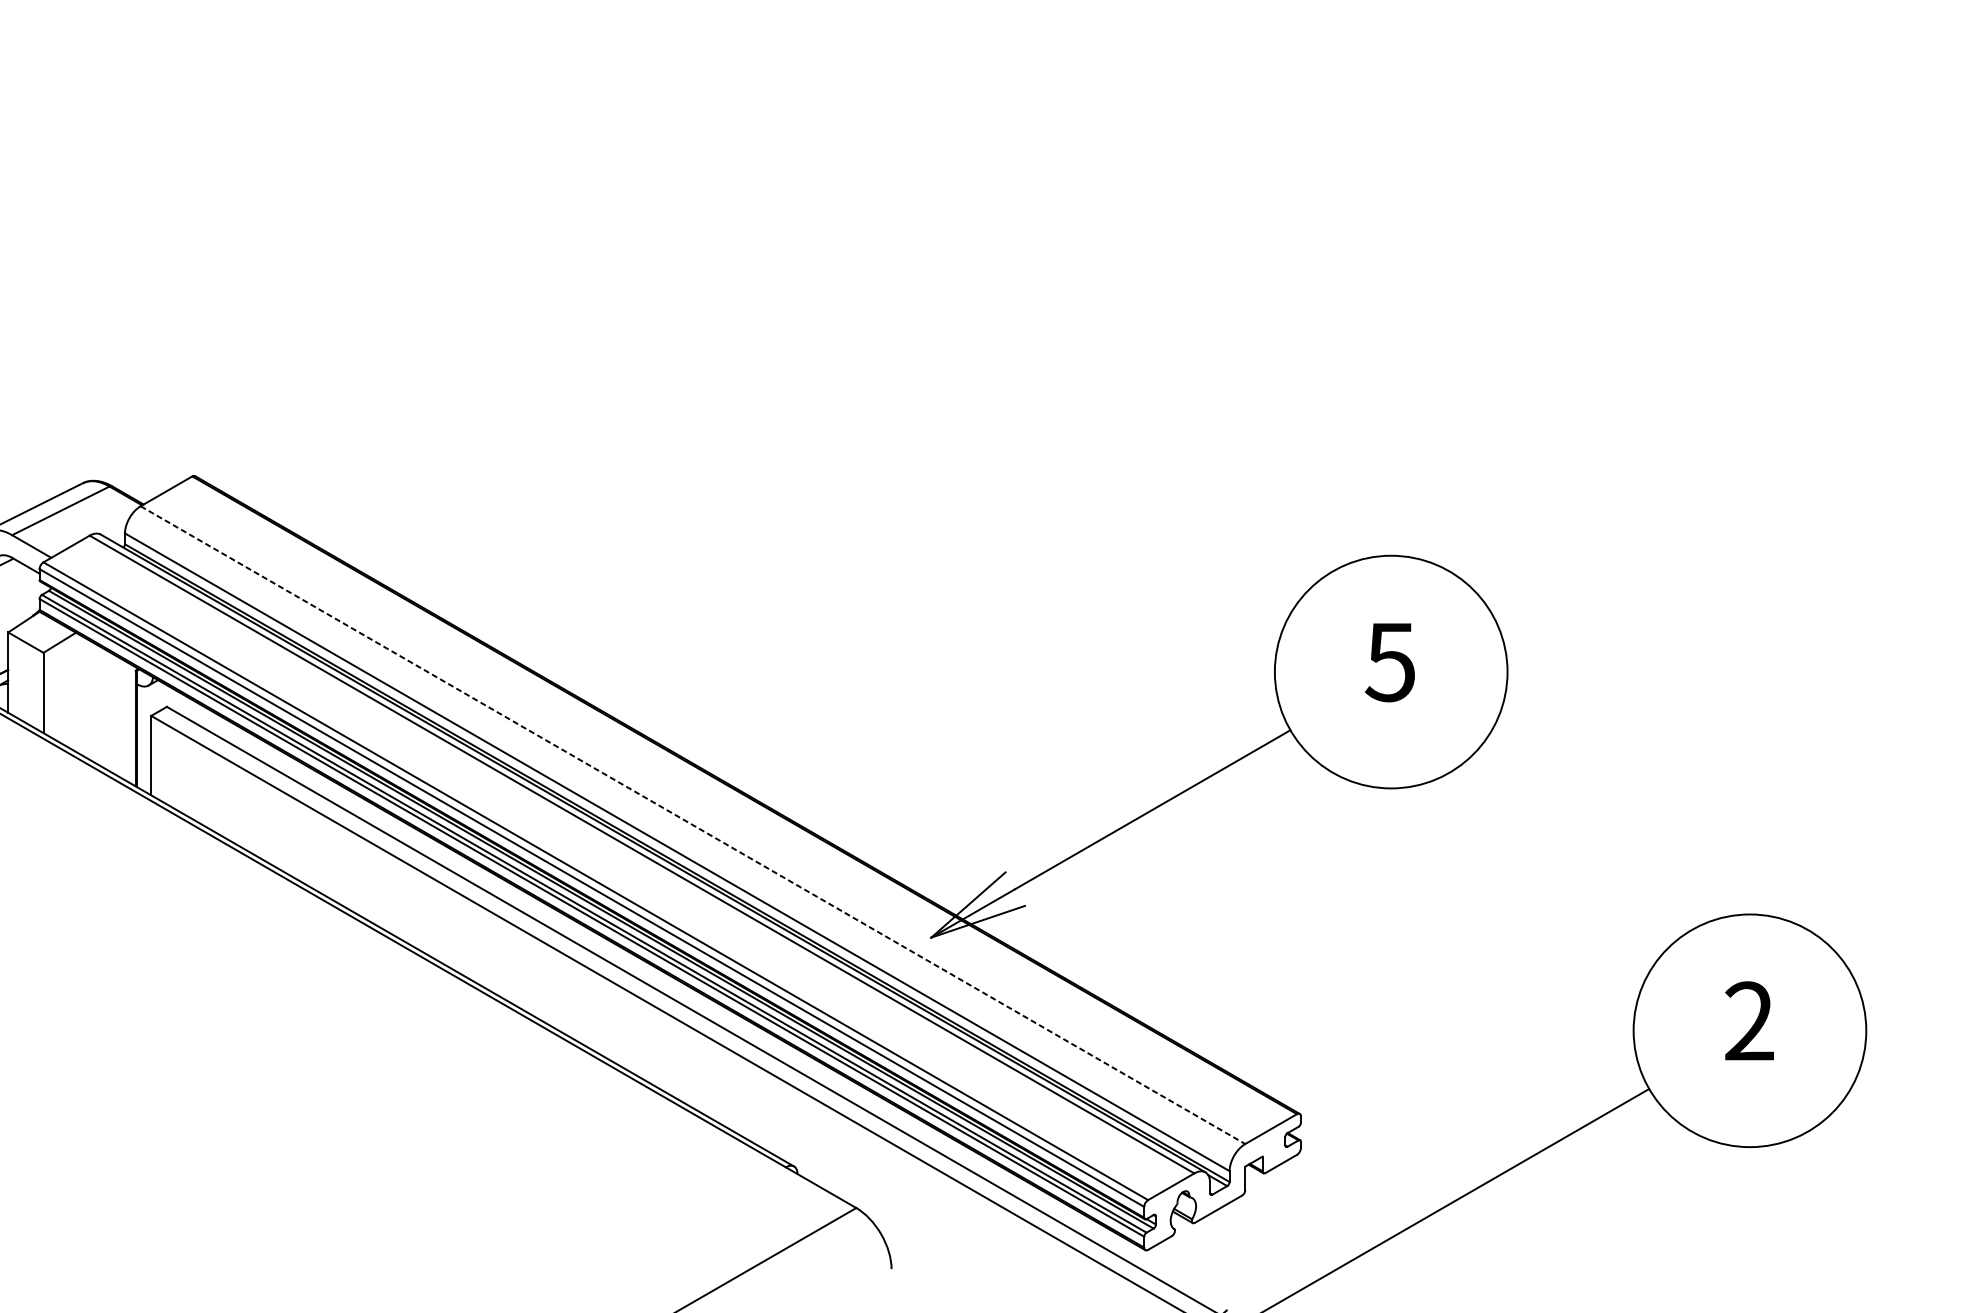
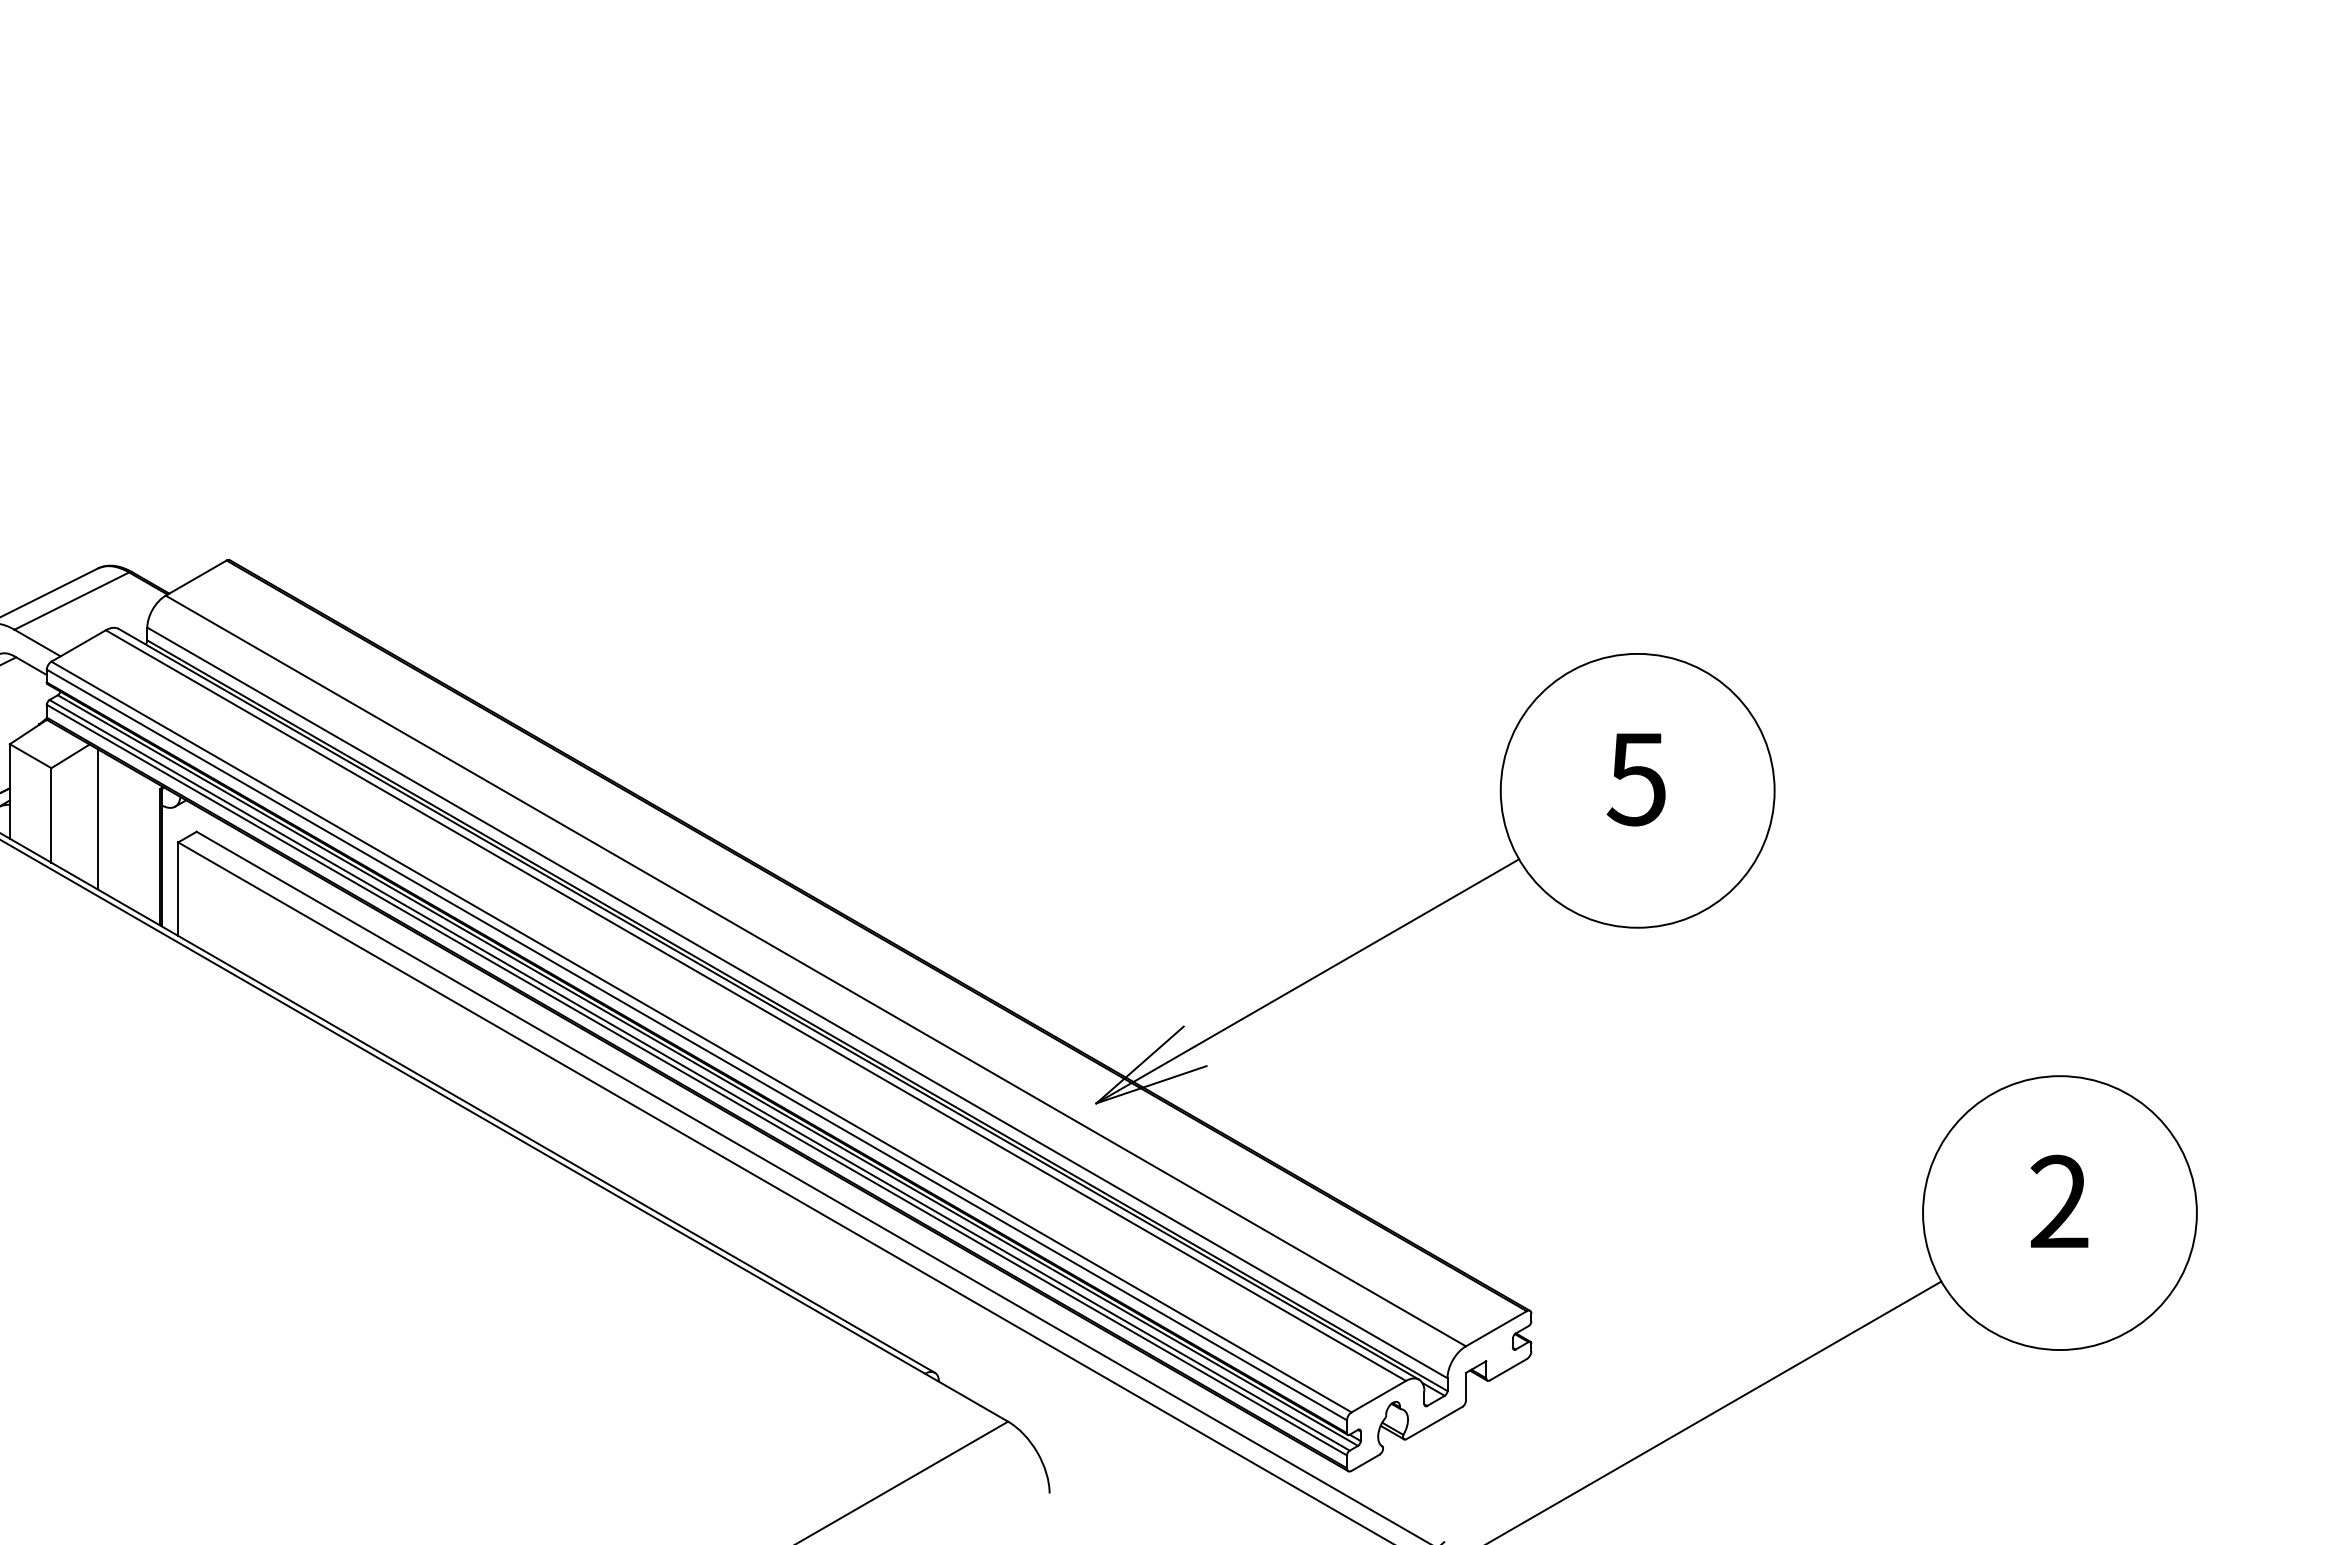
line: (82, 696) -> (97, 819), added
line: (692, 825) -> (815, 971), dashed -> solid

